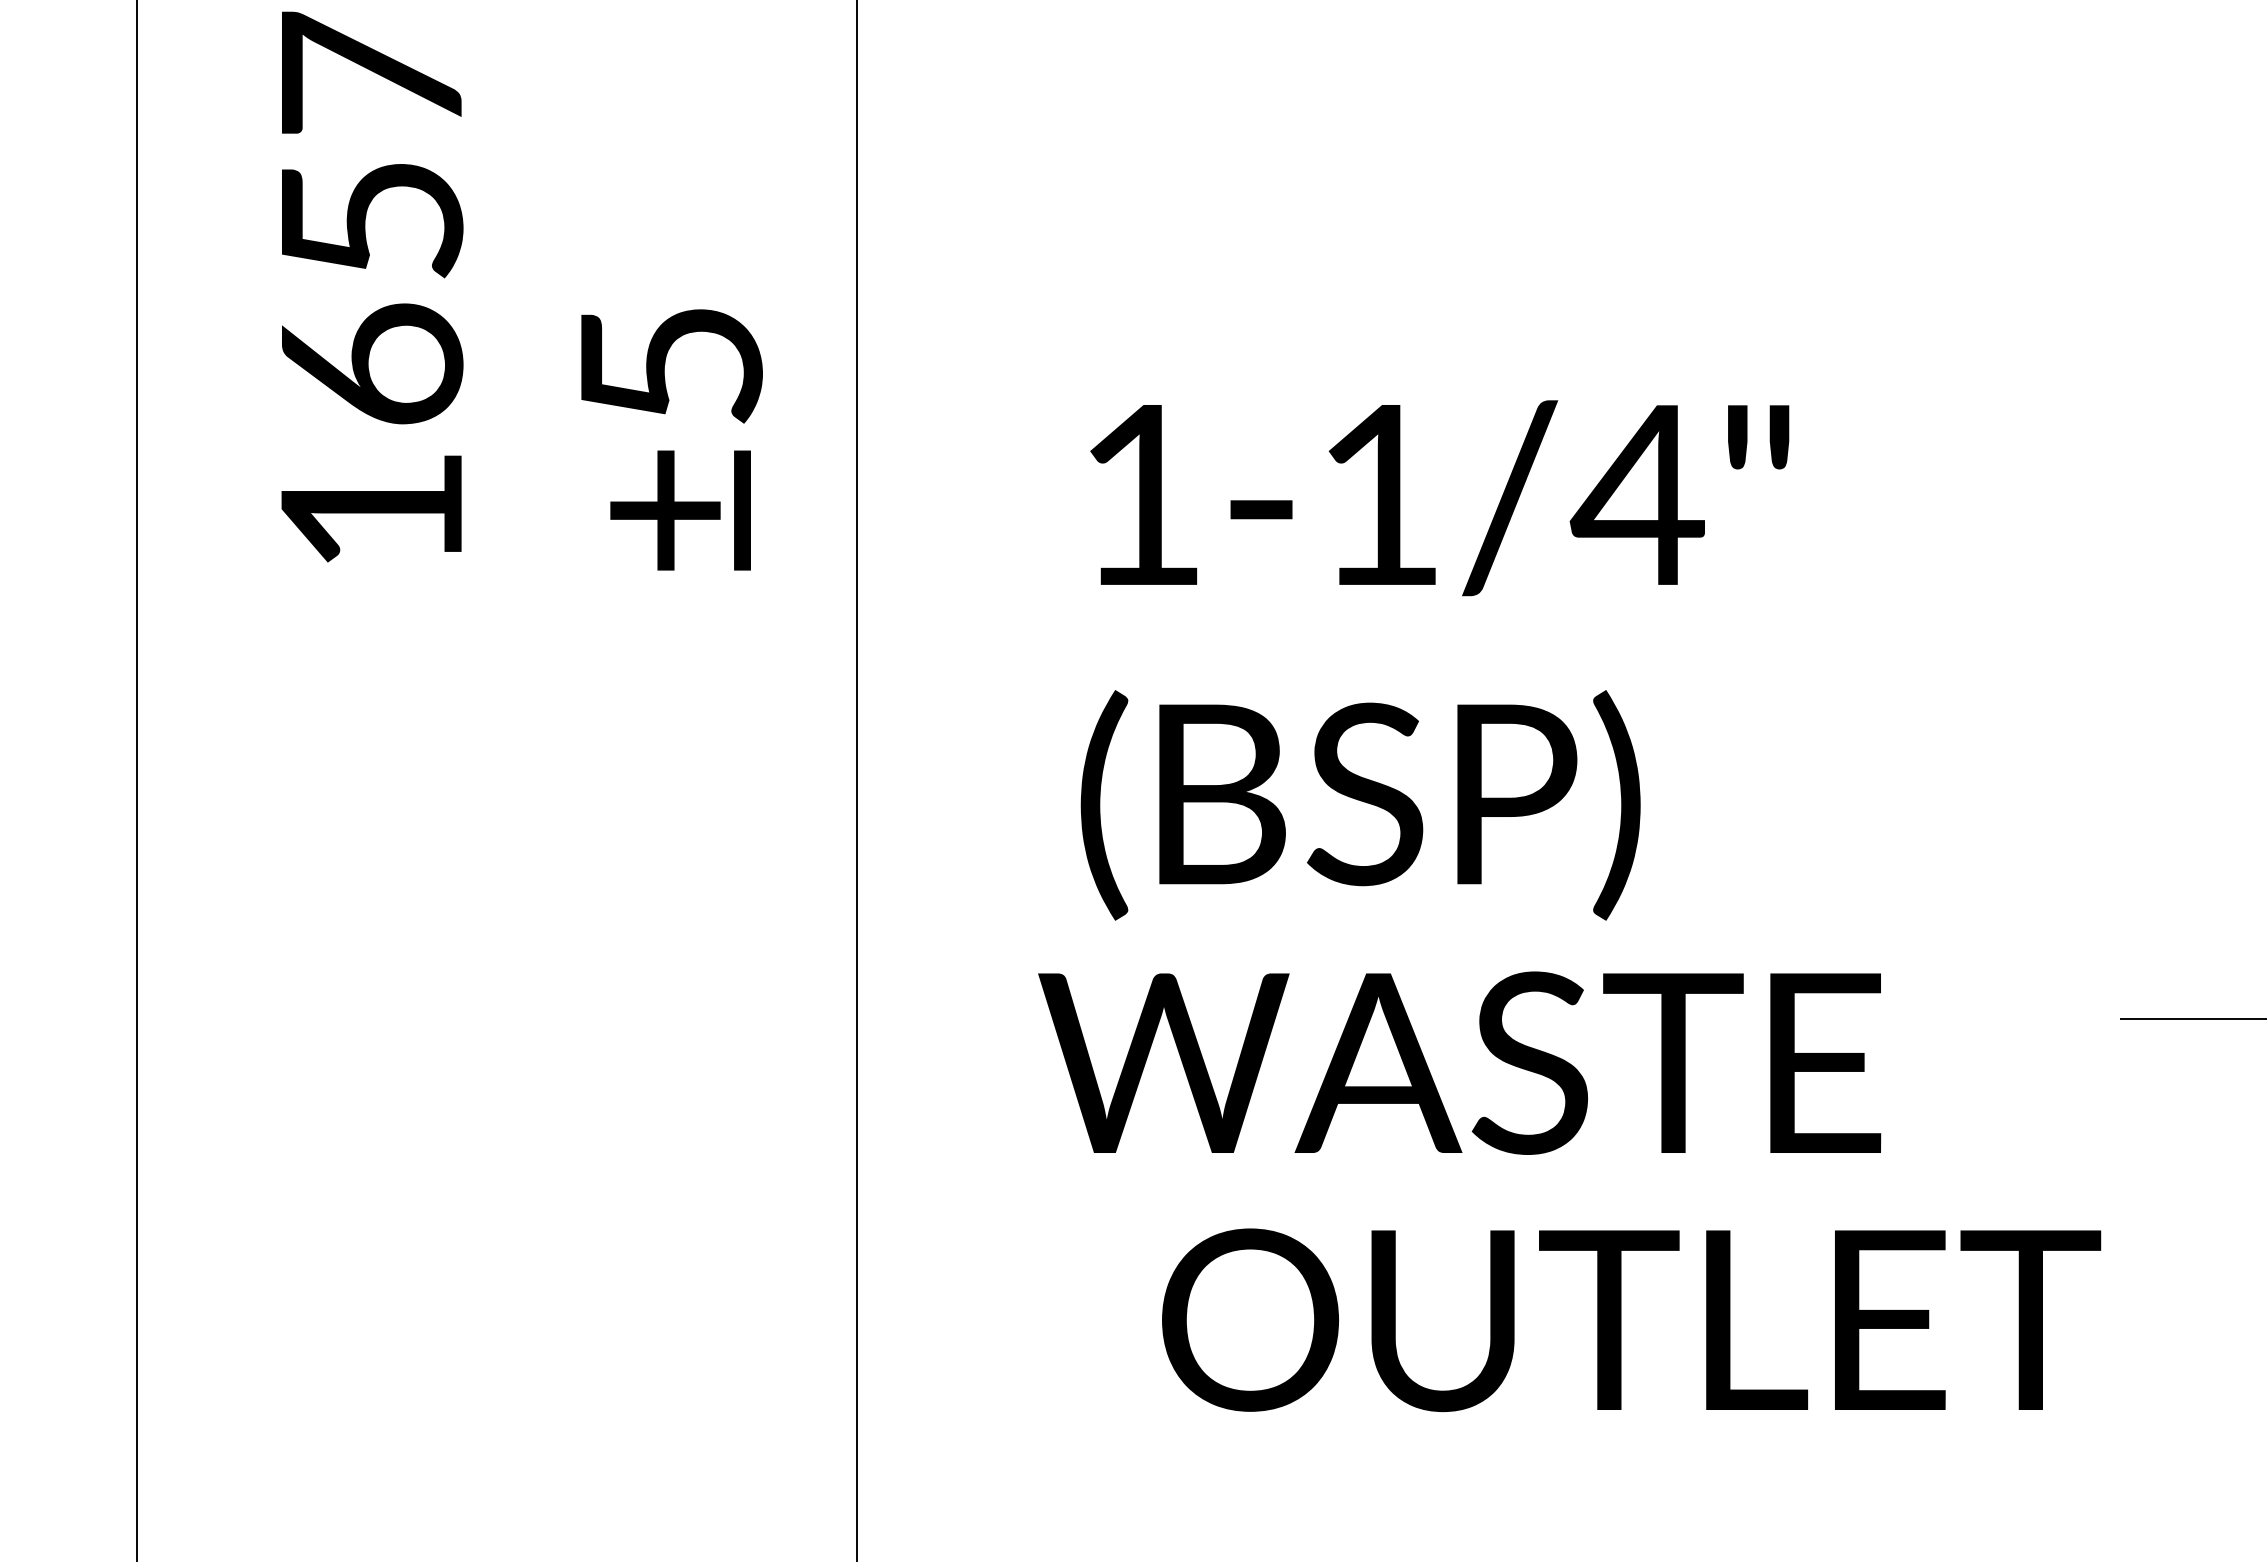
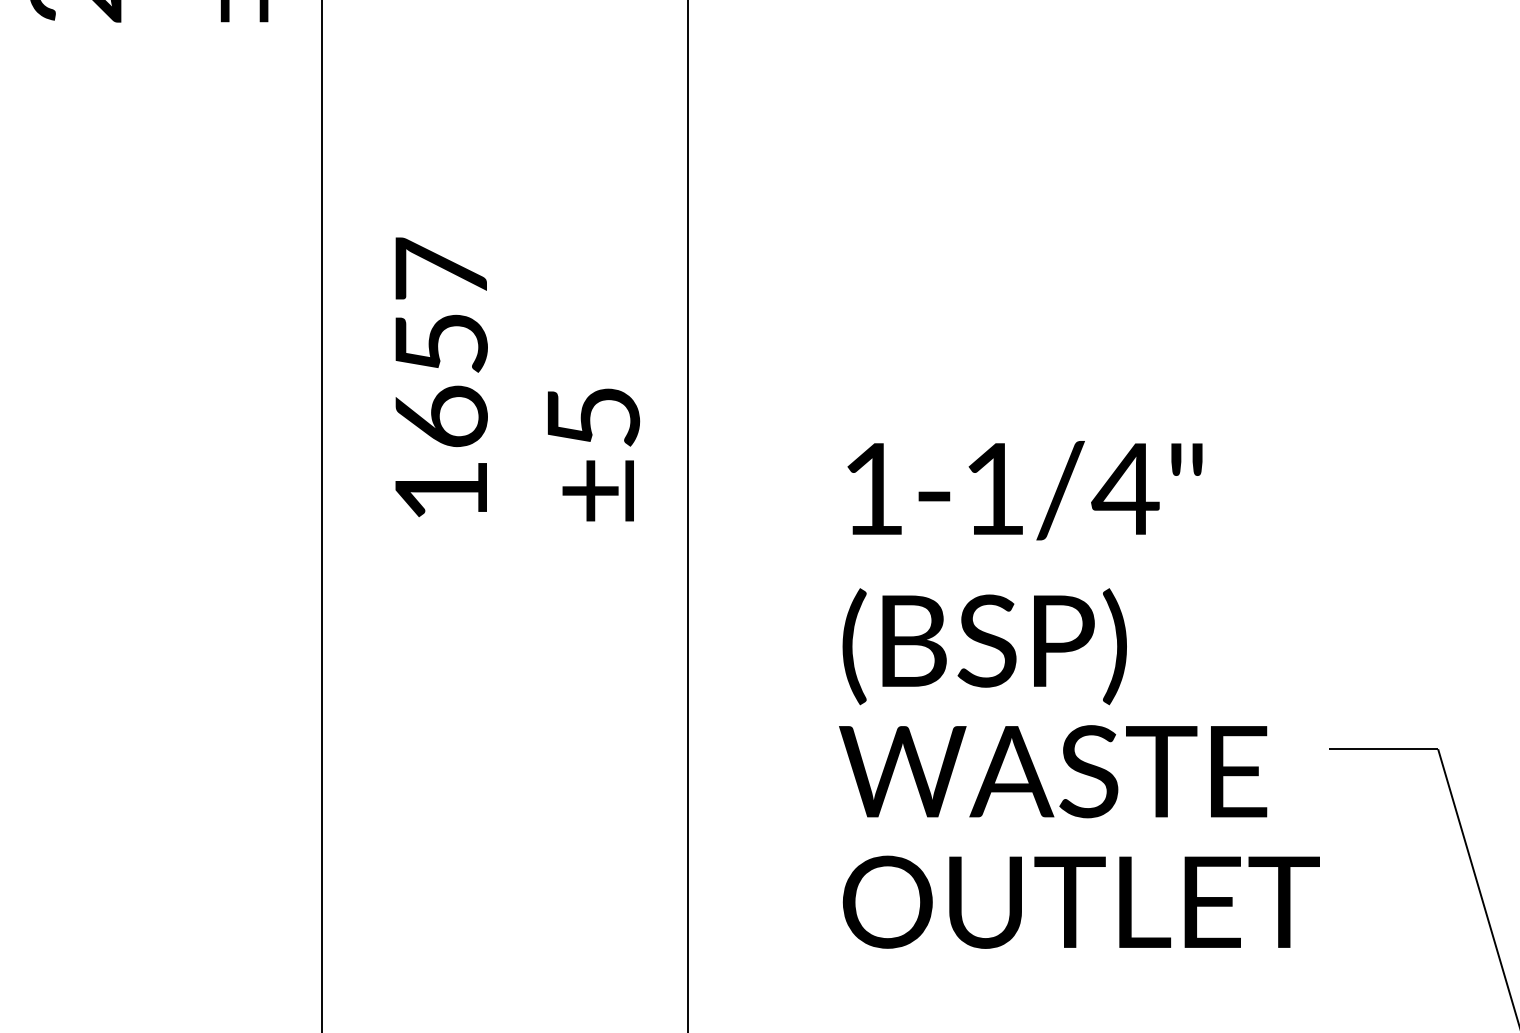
text: (1434, 661) -> (1022, 573), moved
text: (1460, 1062) -> (1053, 771), moved

